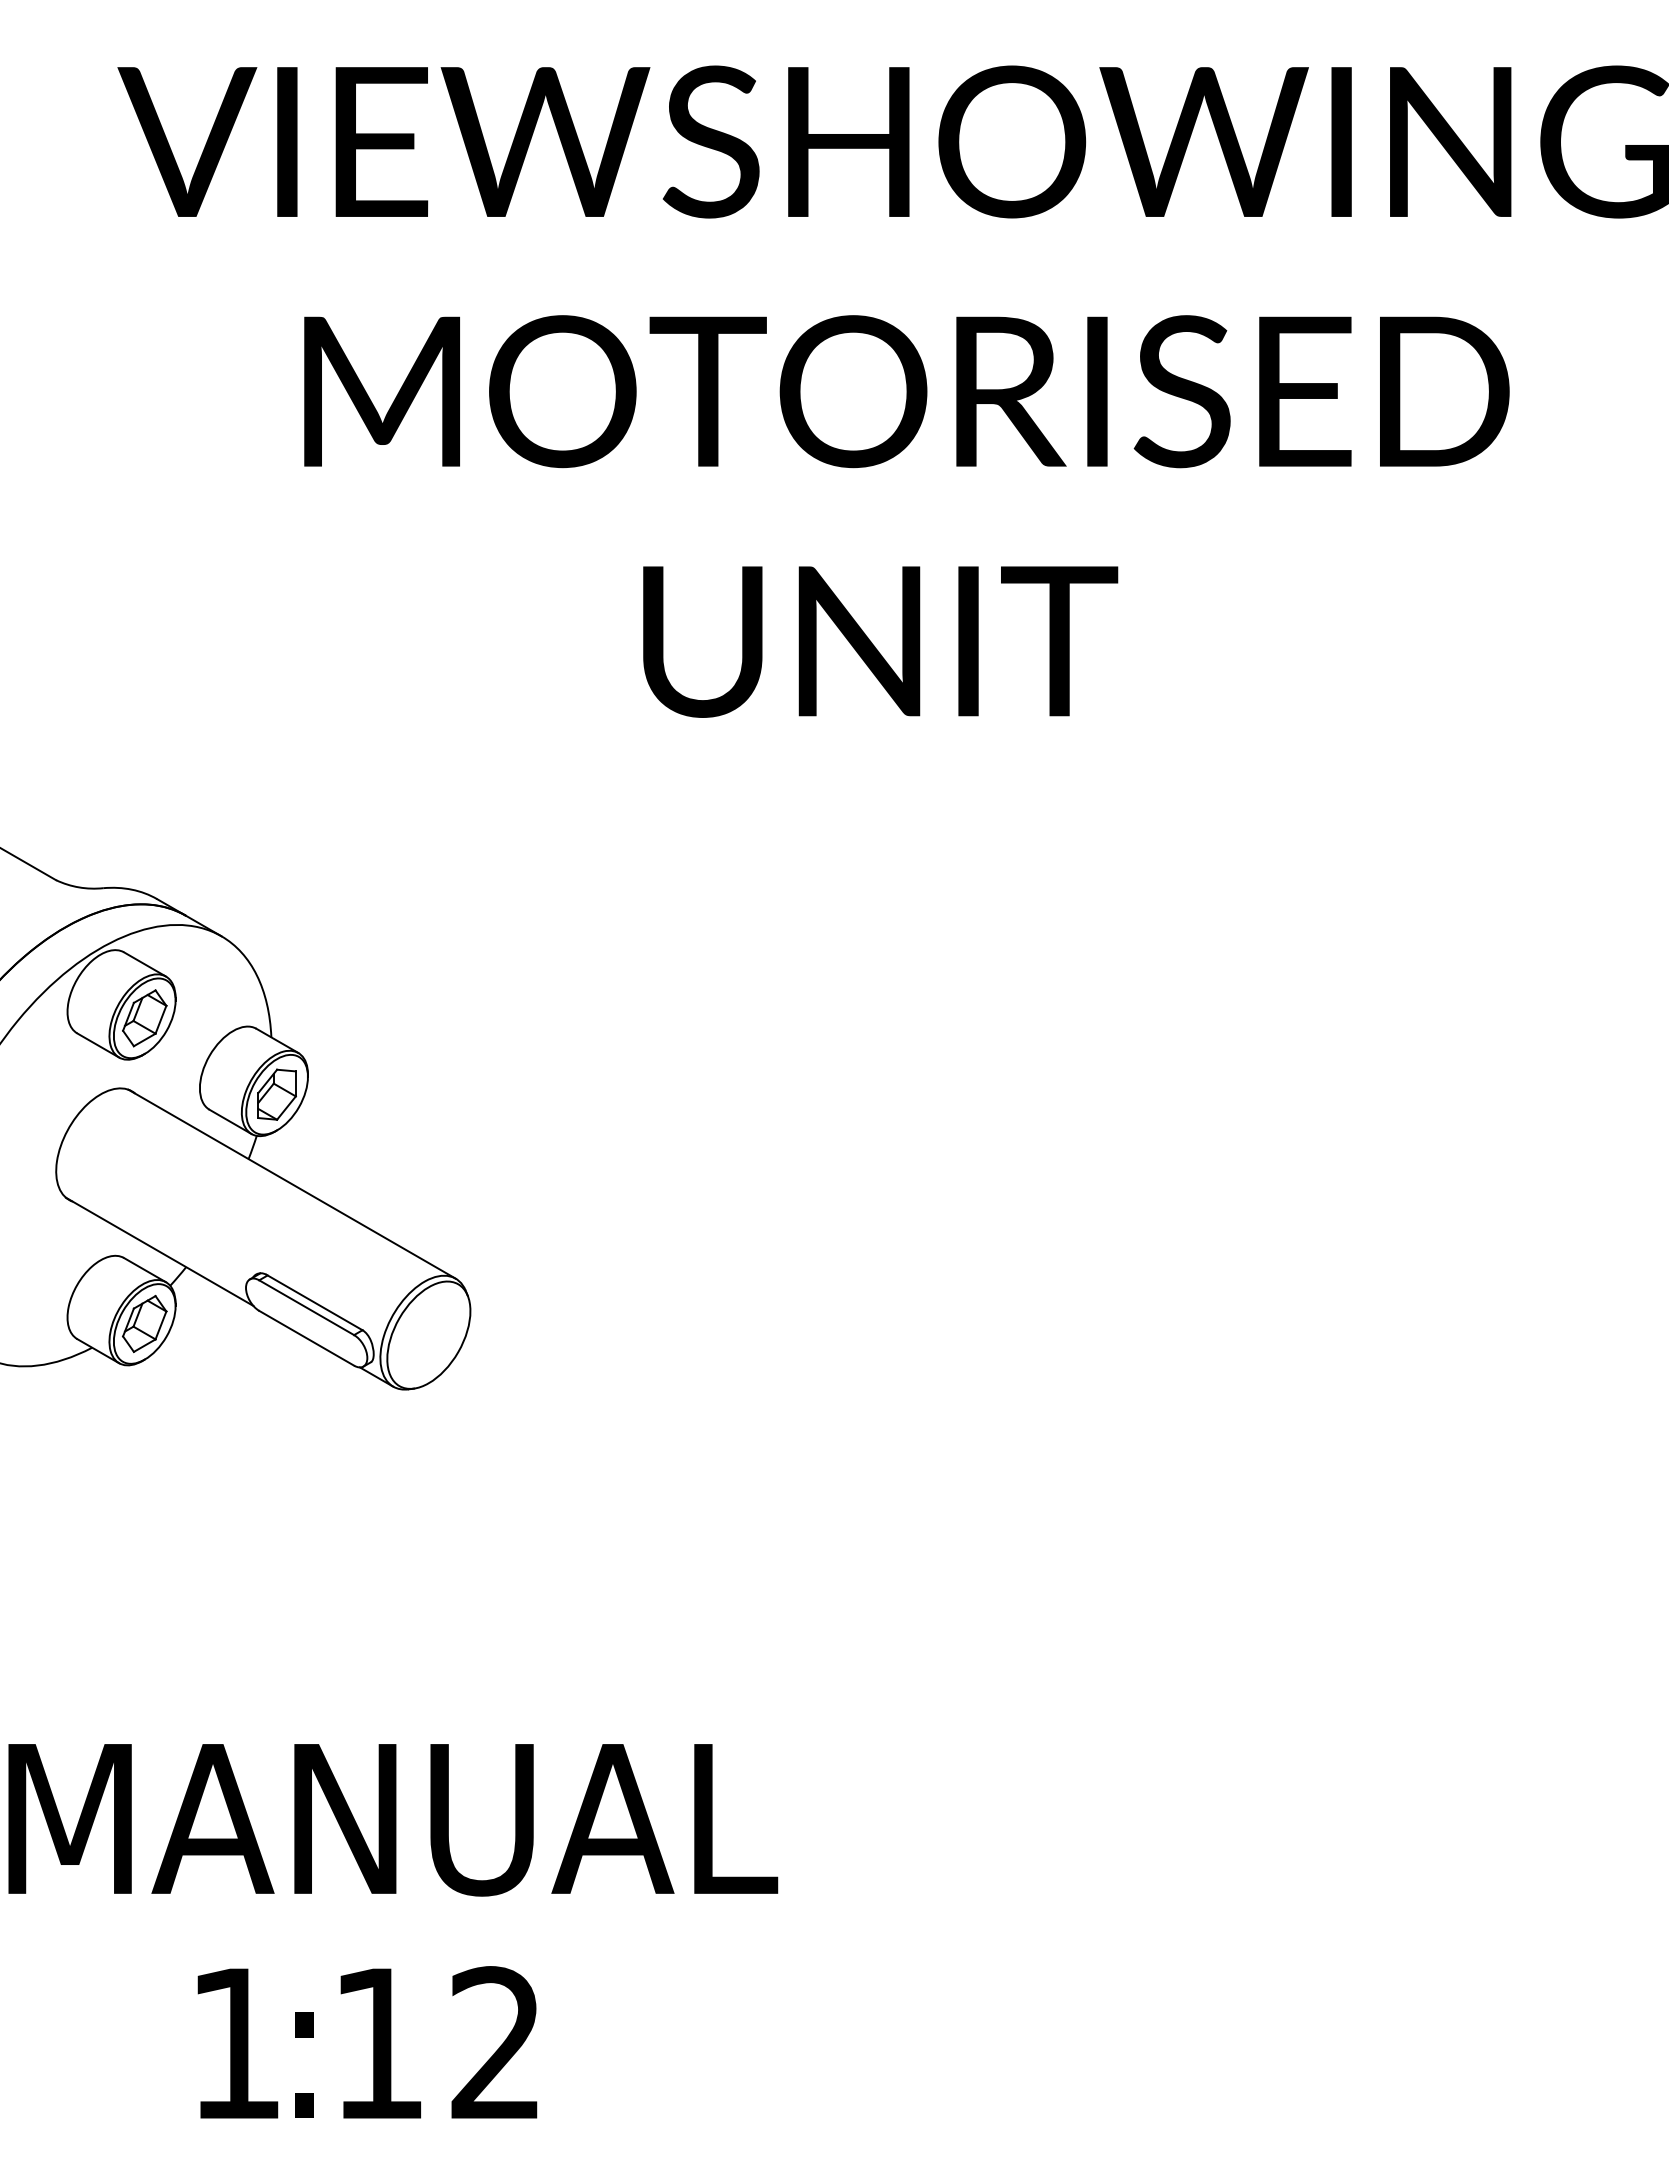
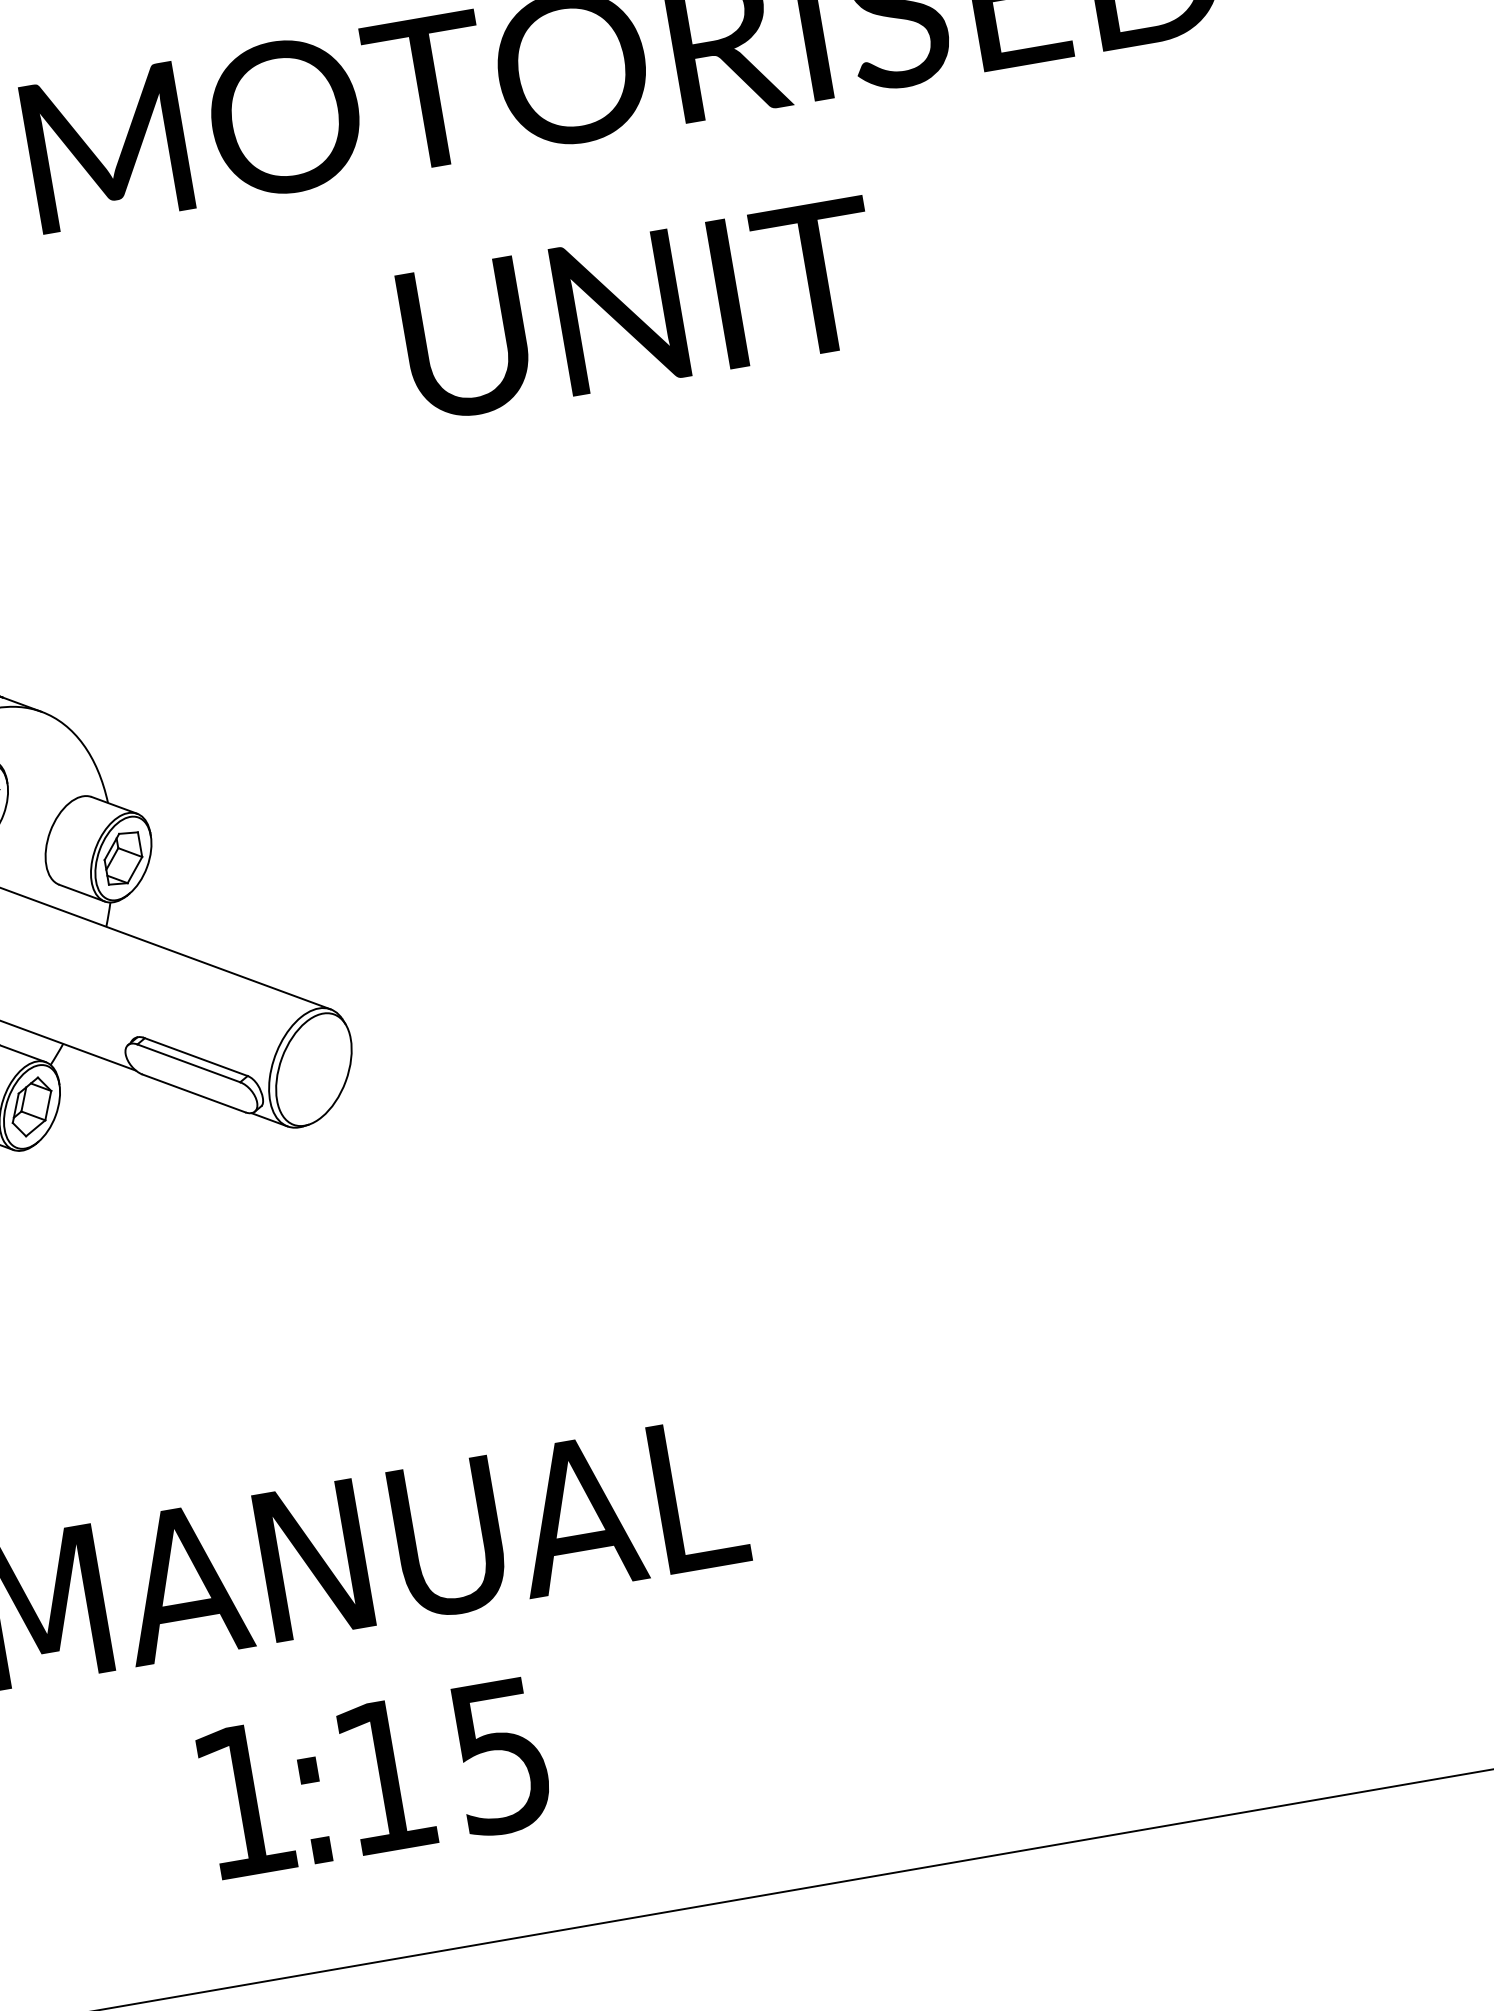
text: (495, 2043) -> (500, 1756), 12 -> 15

